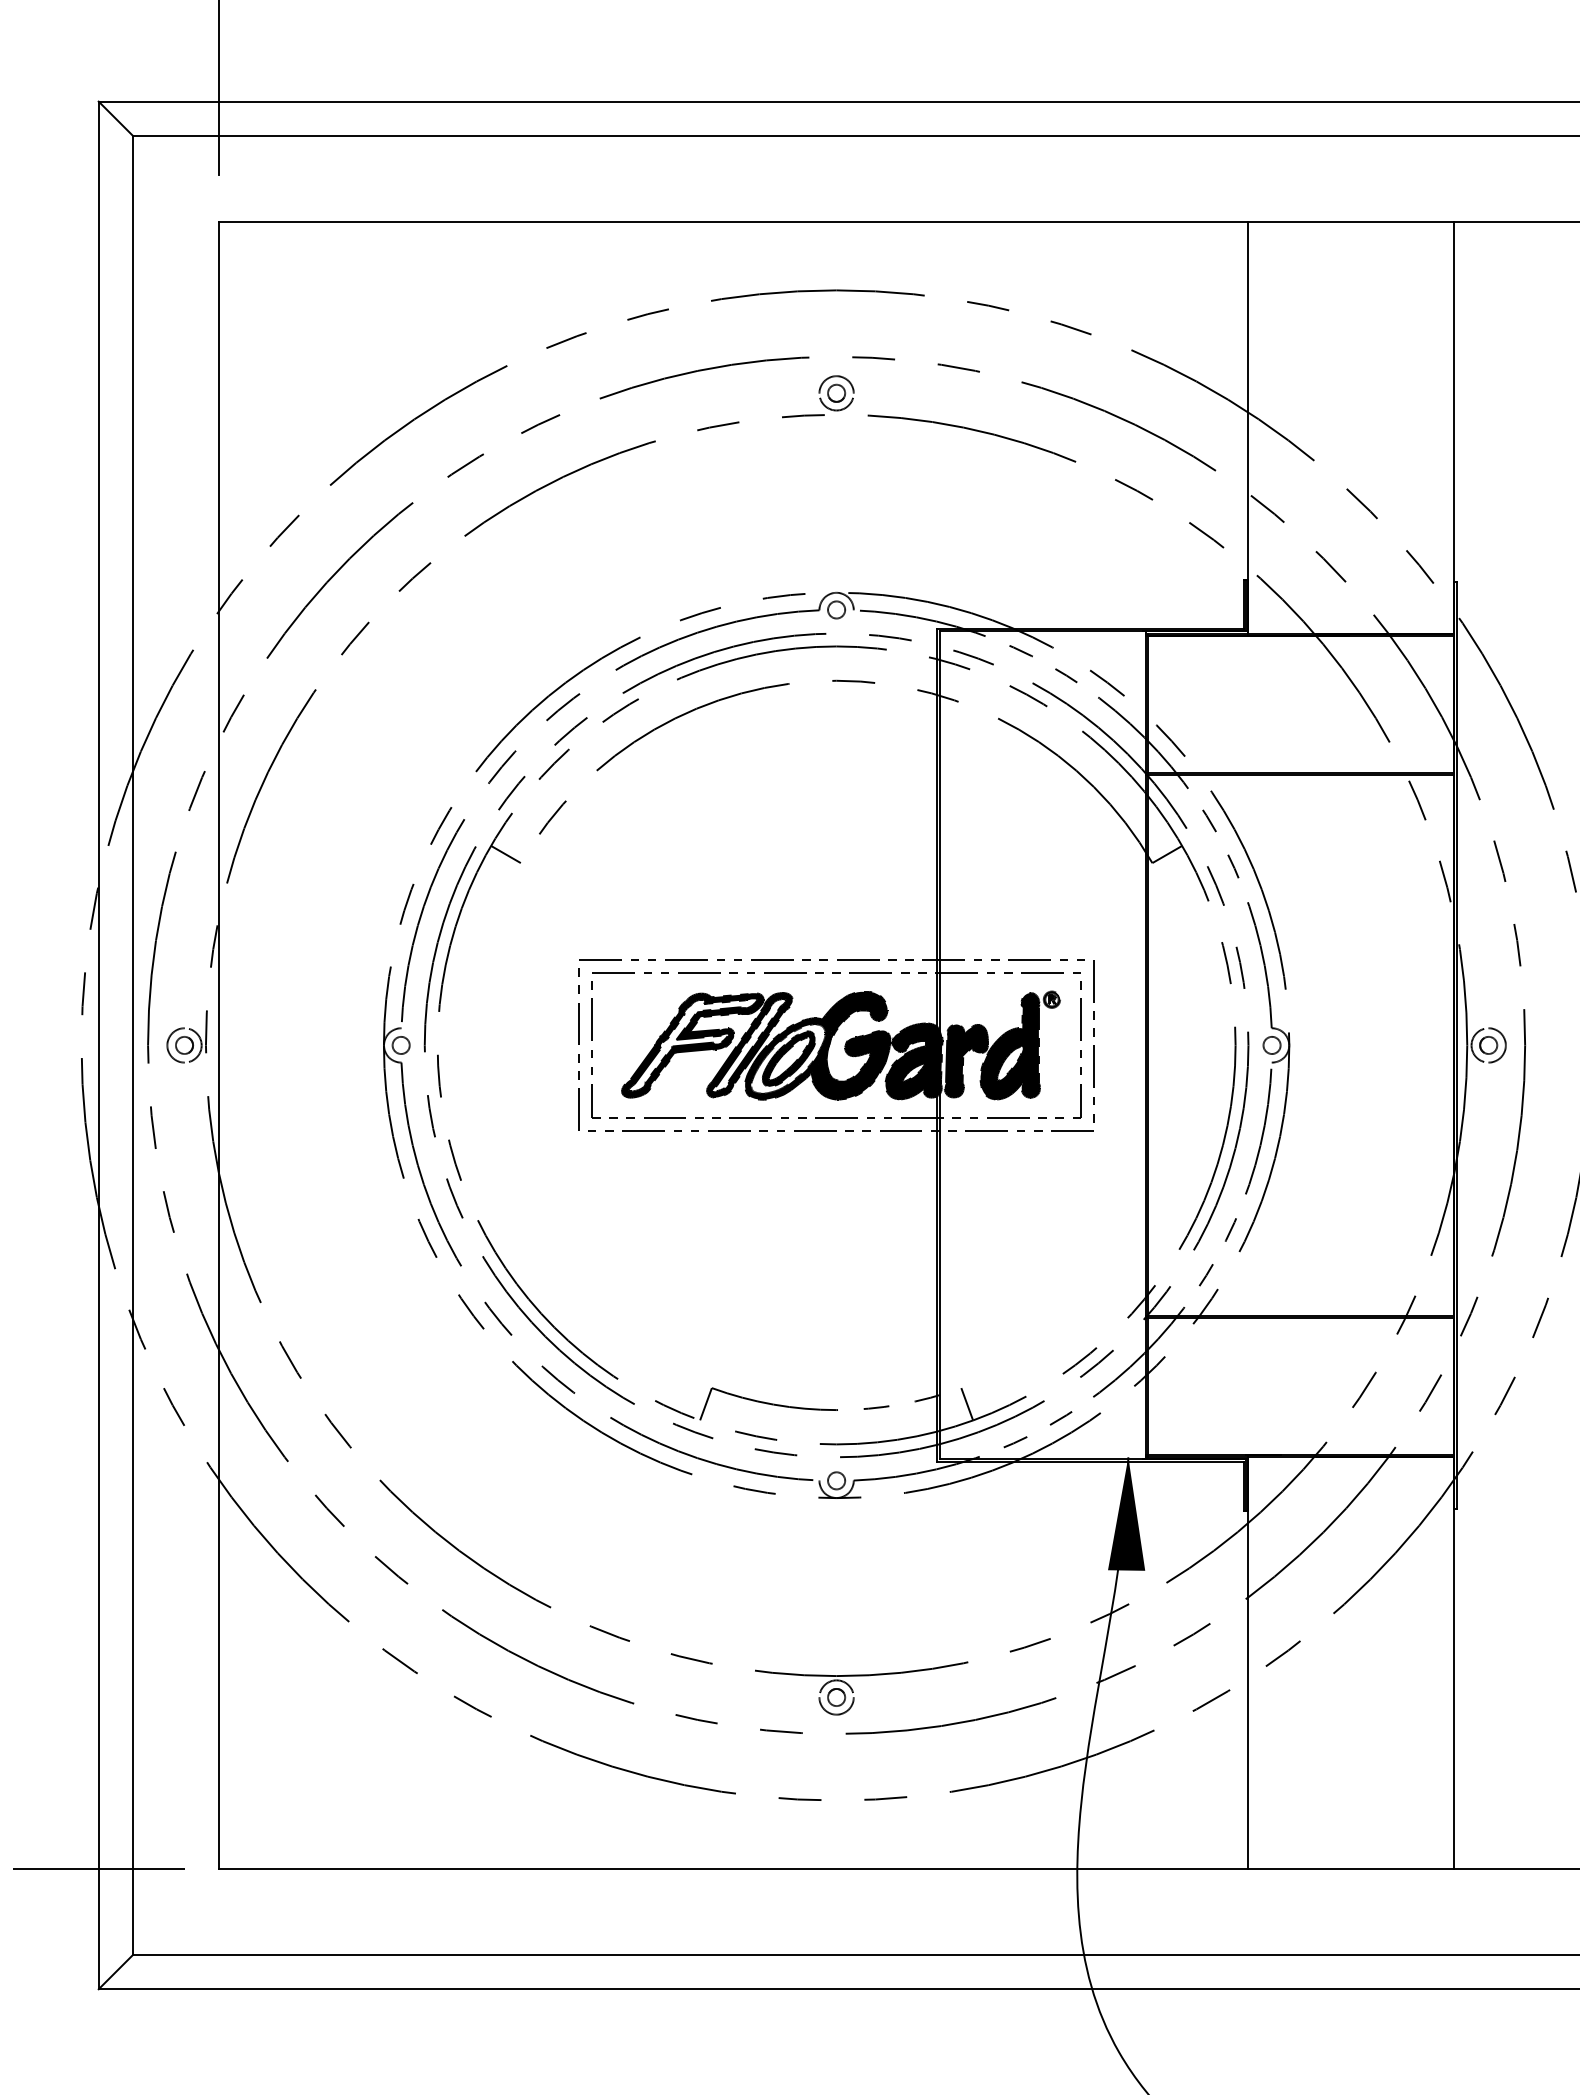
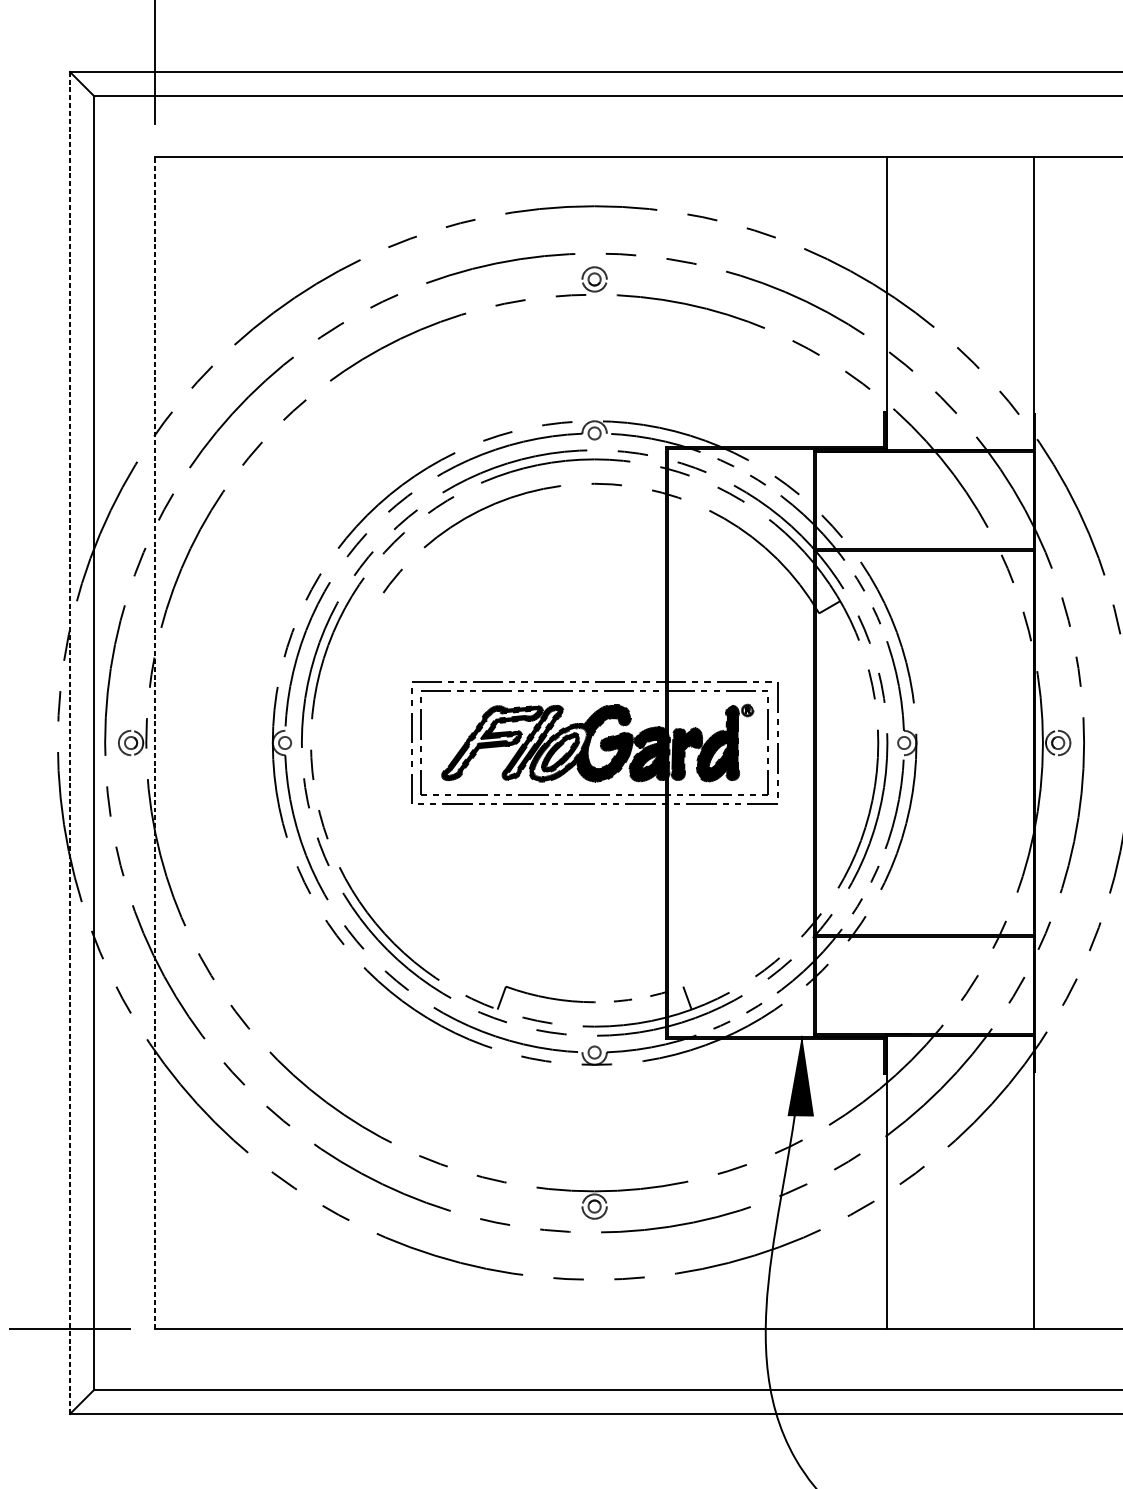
line: (505, 854) -> (359, 607), removed
line: (98, 1045) -> (69, 743), solid -> dashed
line: (218, 1045) -> (155, 743), solid -> dashed

